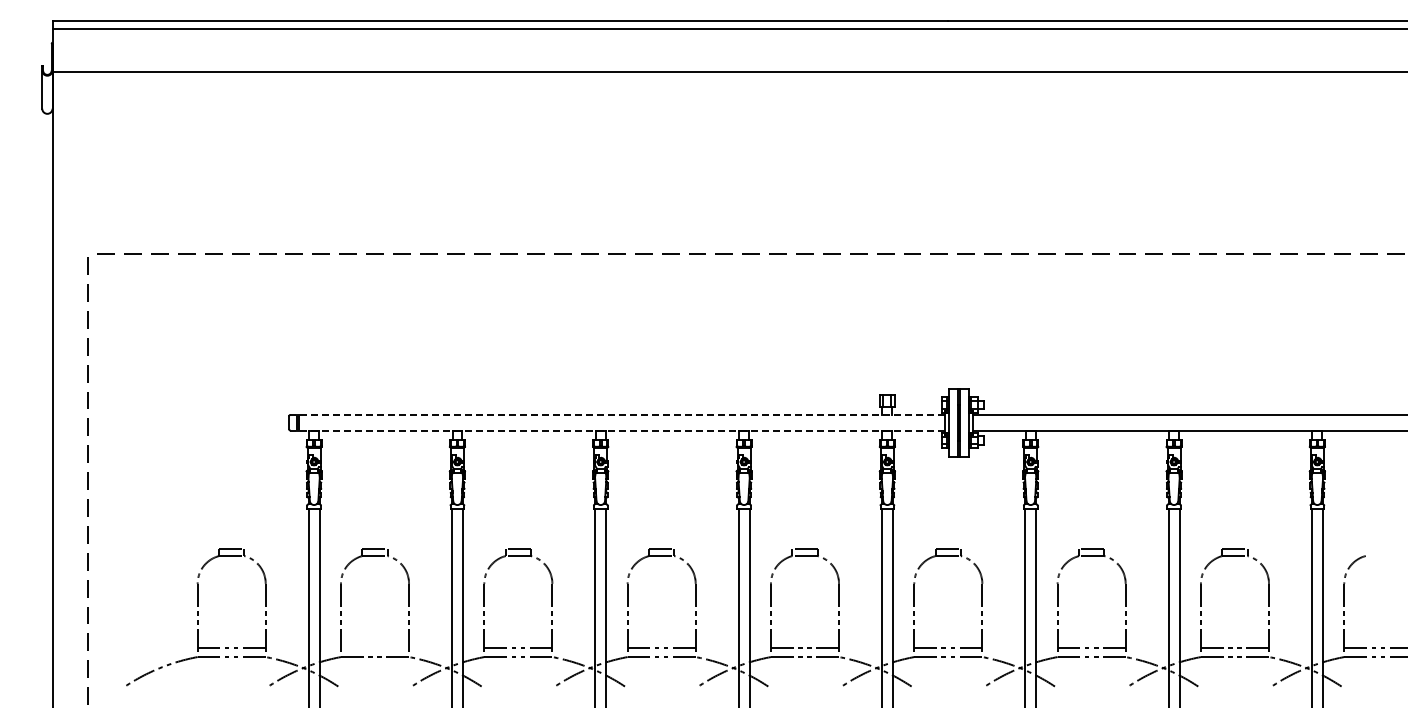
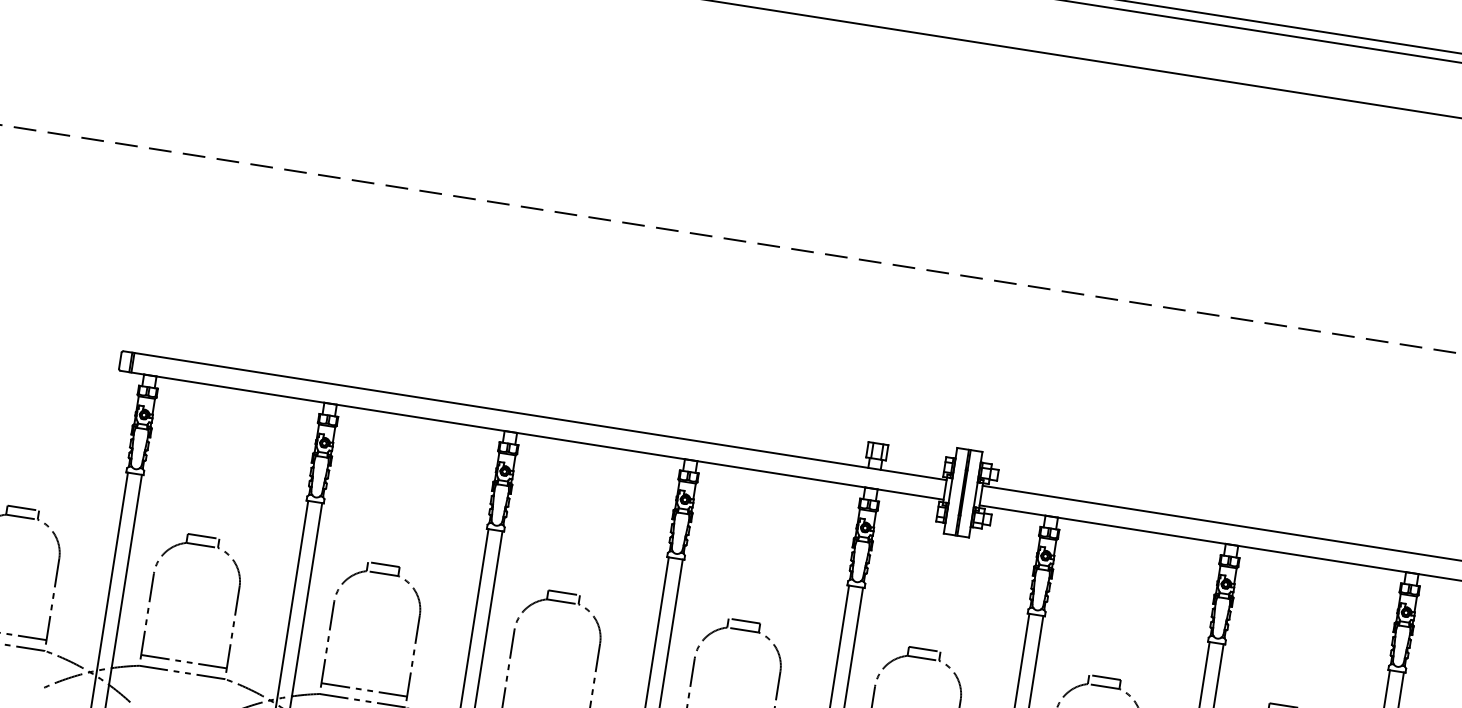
line: (617, 414) -> (535, 415), dashed -> solid
line: (617, 430) -> (531, 435), dashed -> solid
line: (374, 648) -> (183, 661), added

